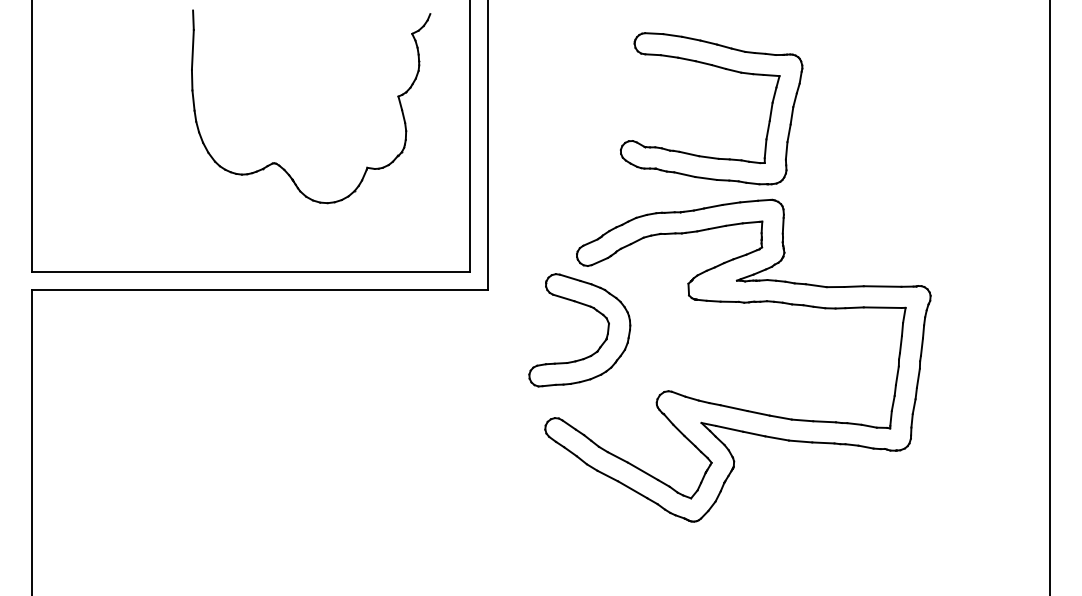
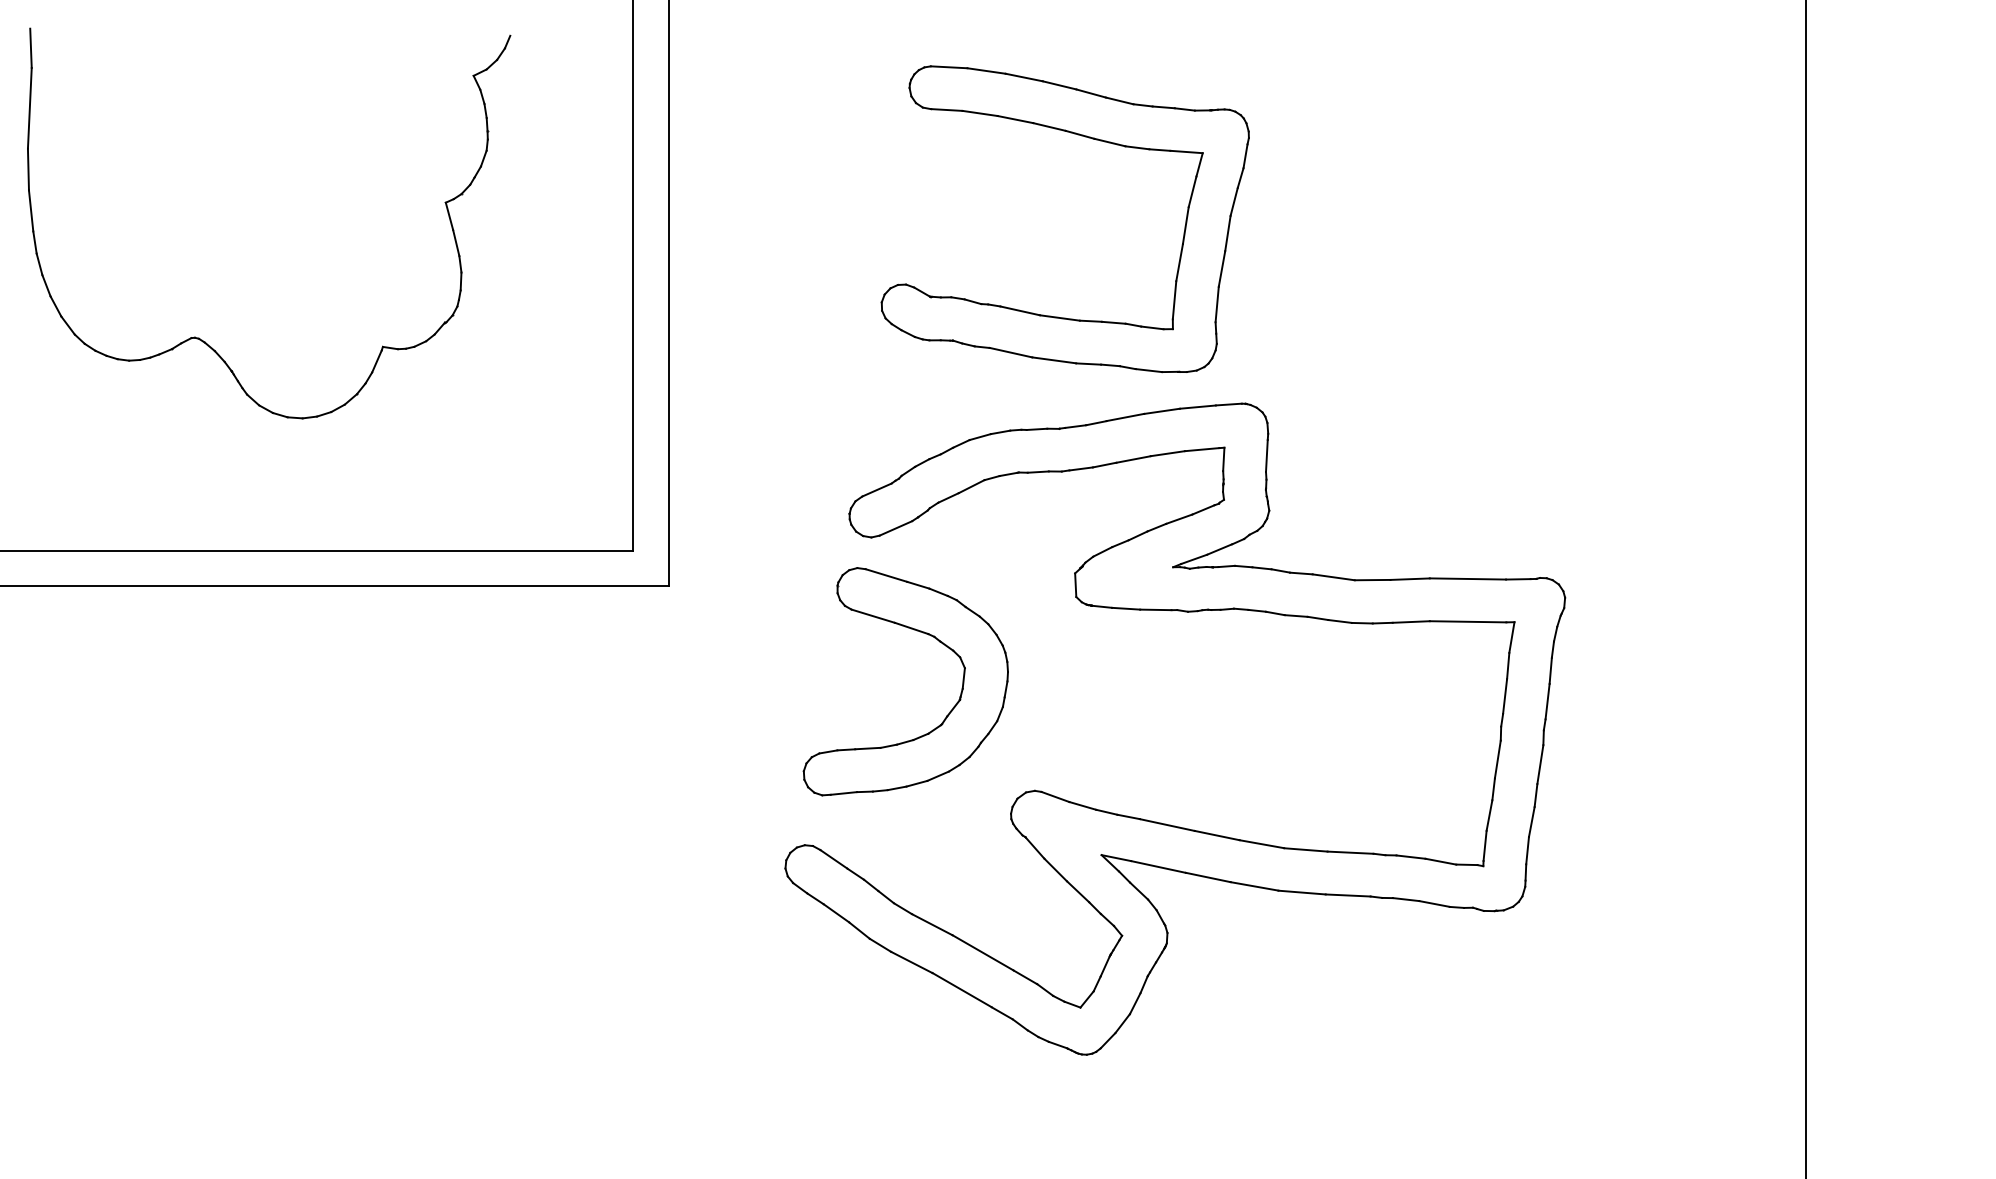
part: (719, 68) -> (1081, 137), moved
part: (276, 162) -> (199, 336), moved
part: (586, 306) -> (919, 633), moved

